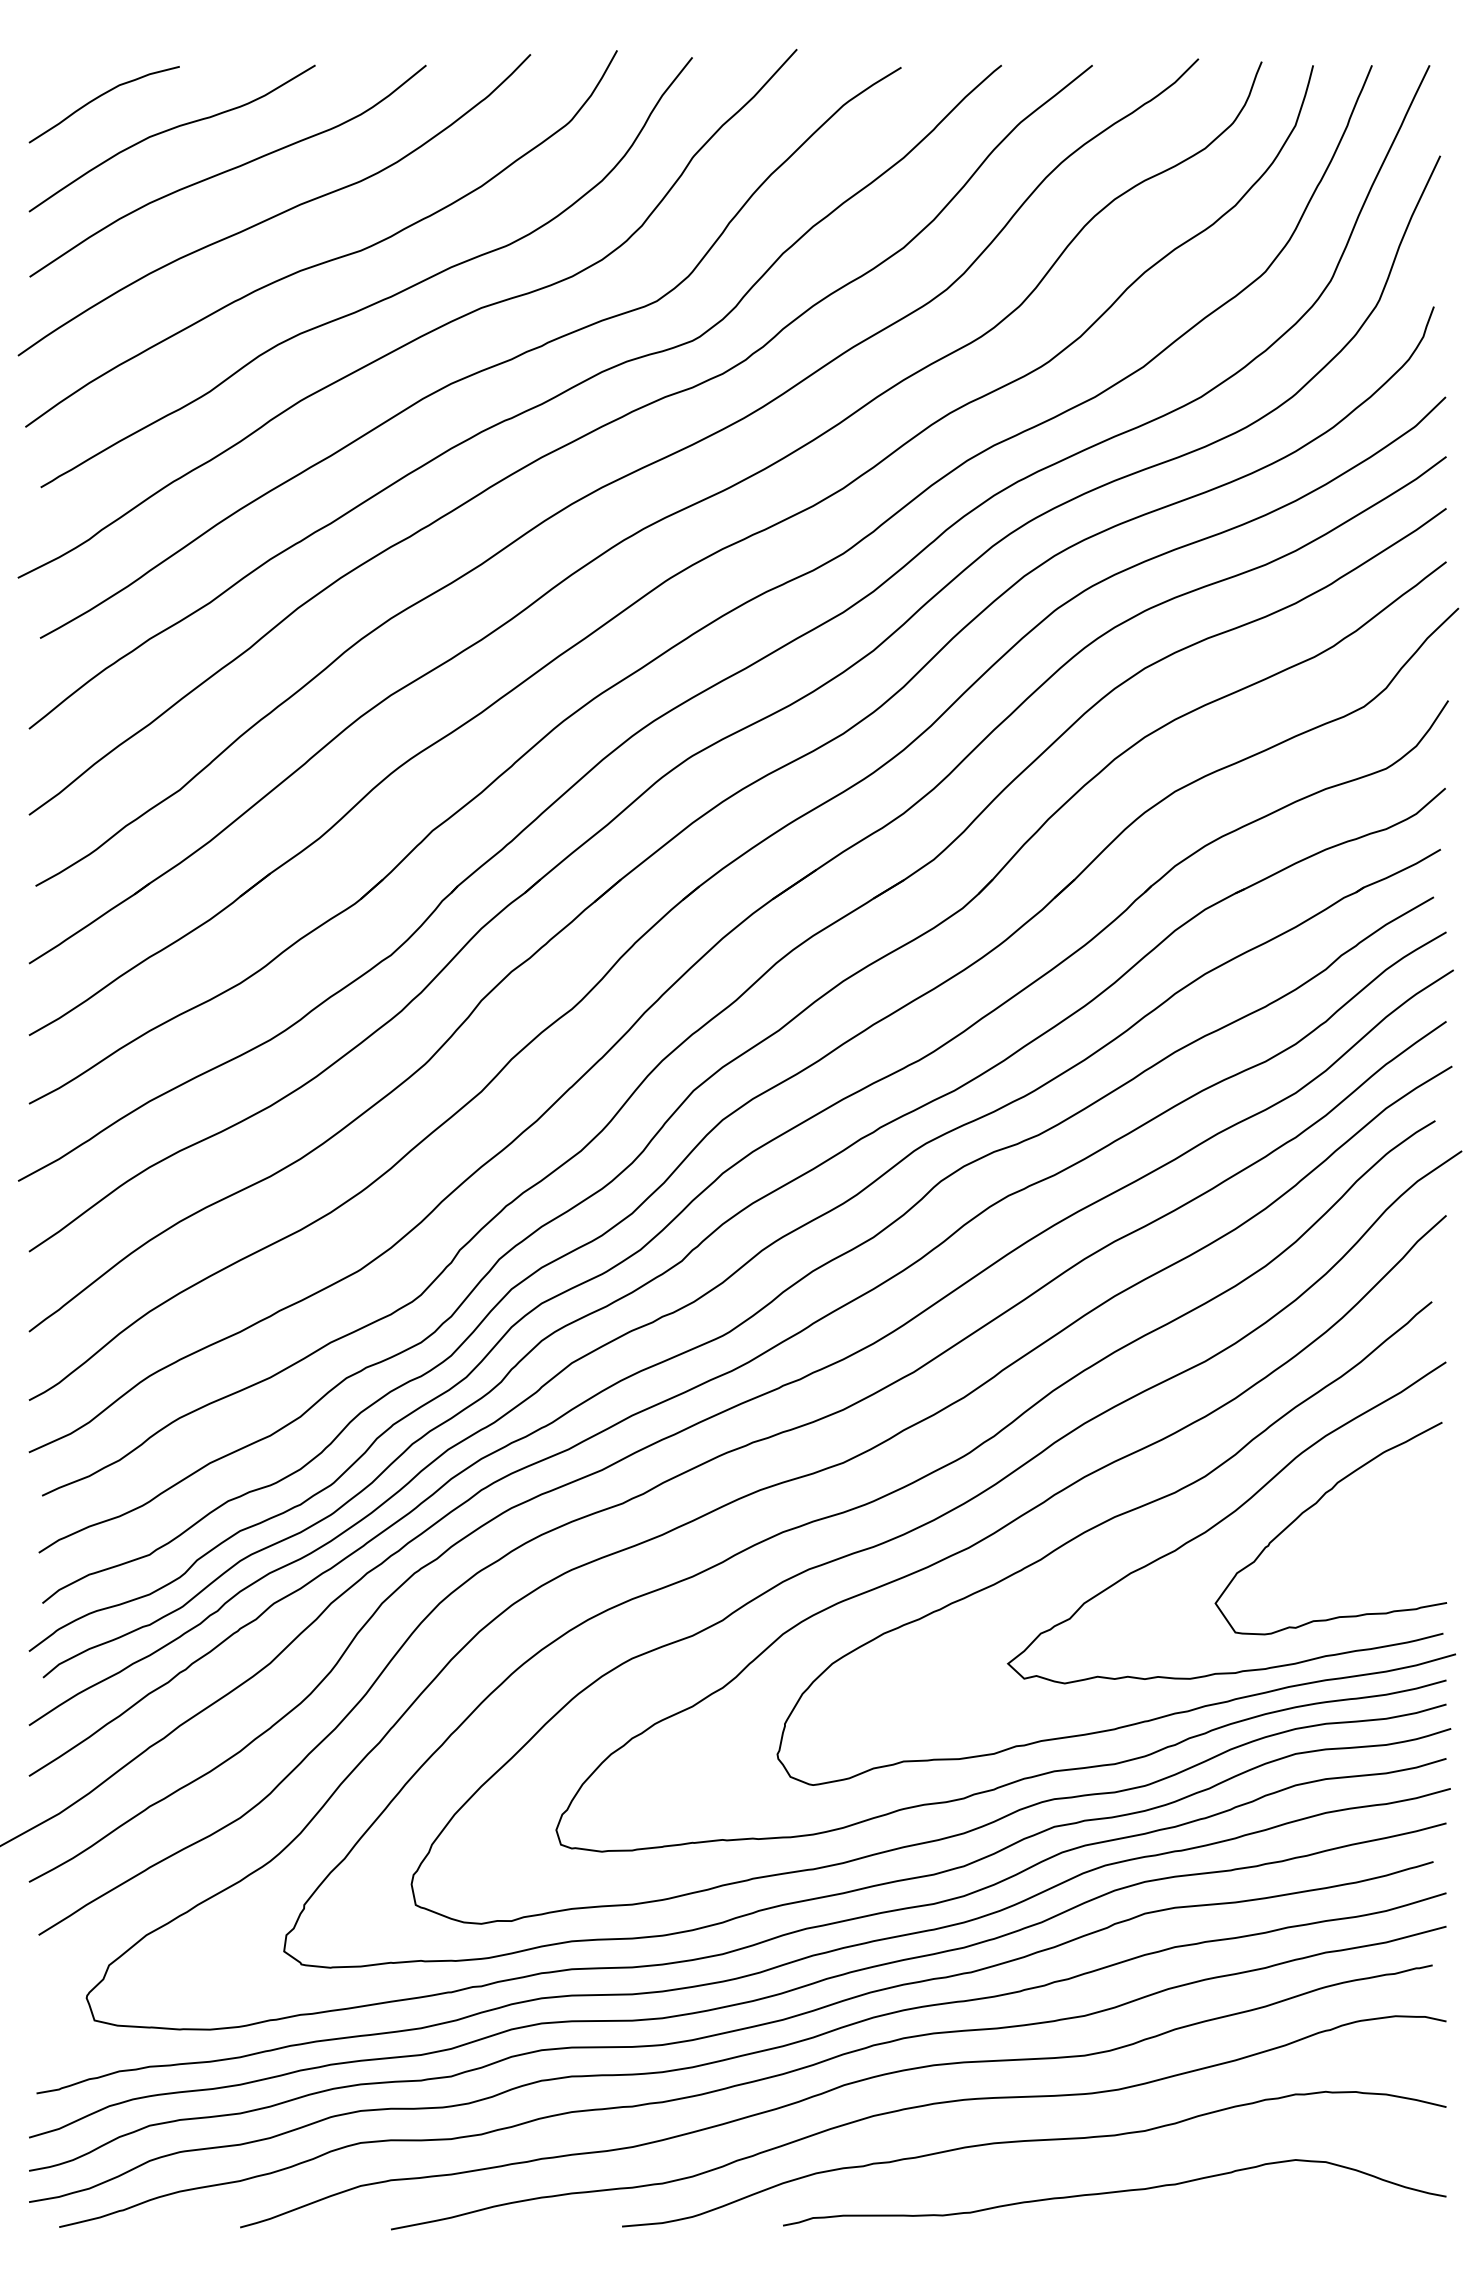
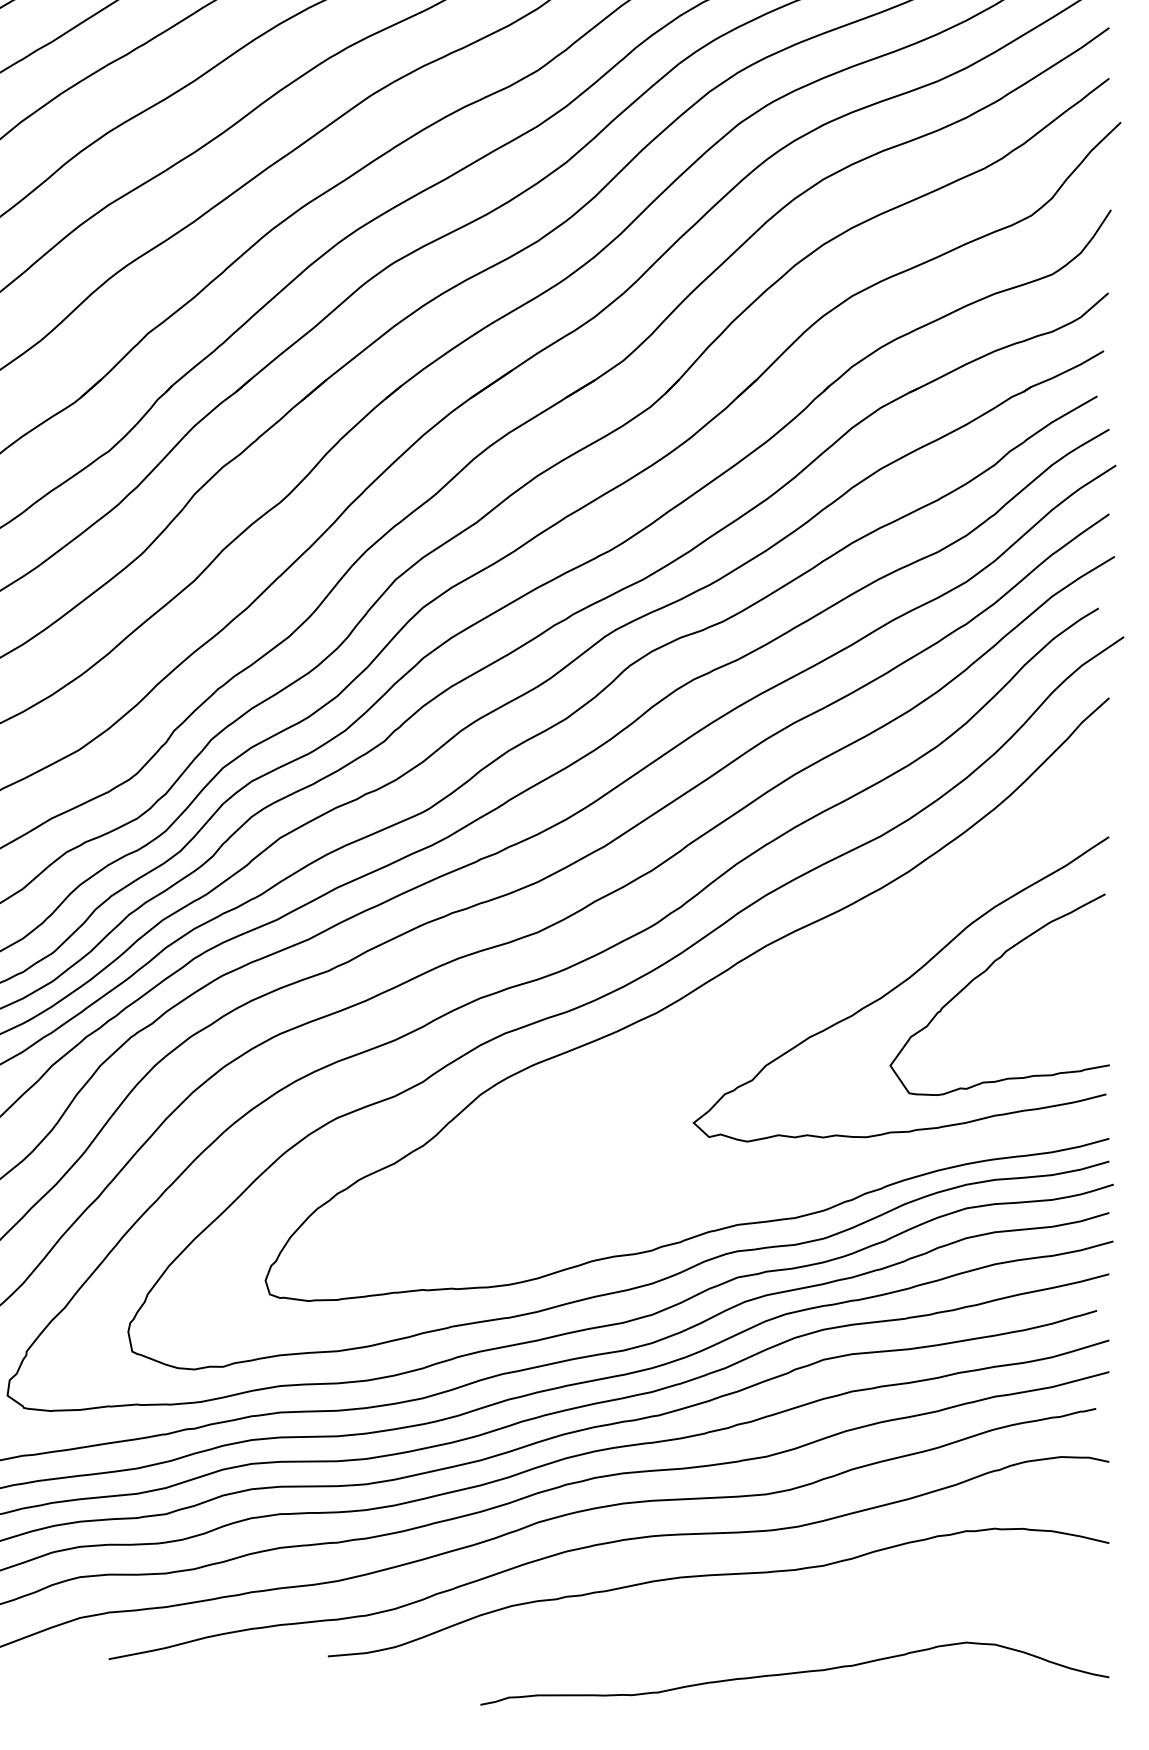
curve: (1104, 1523) -> (785, 989), removed
curve: (1114, 2192) -> (794, 1673), moved

